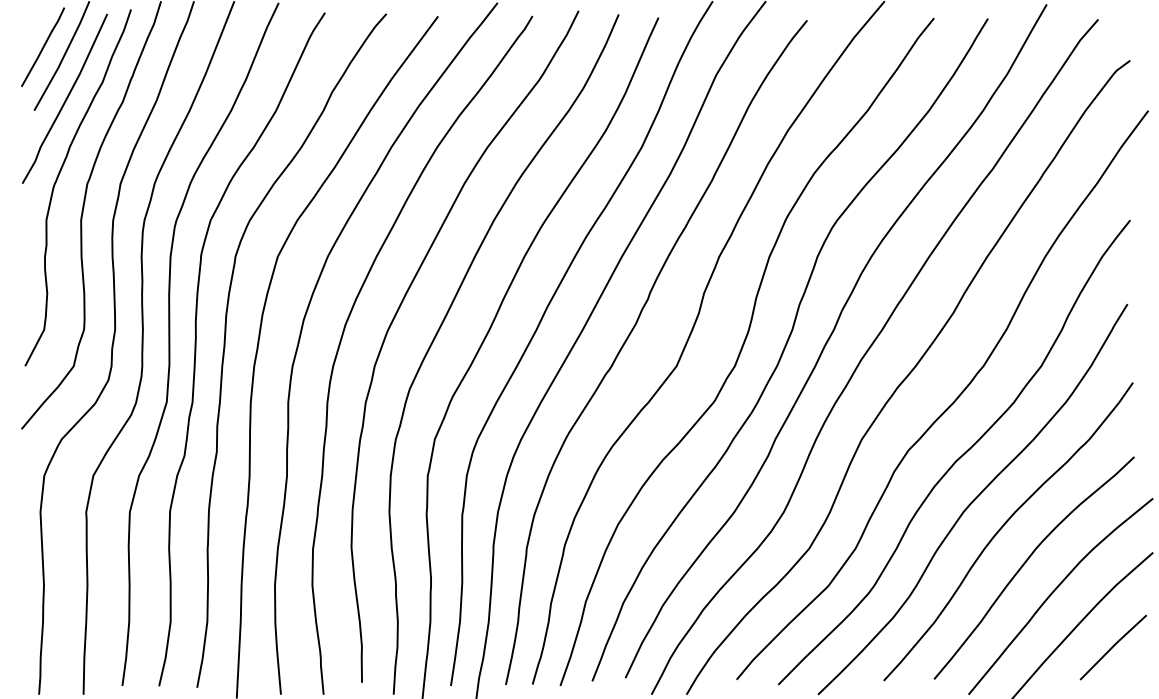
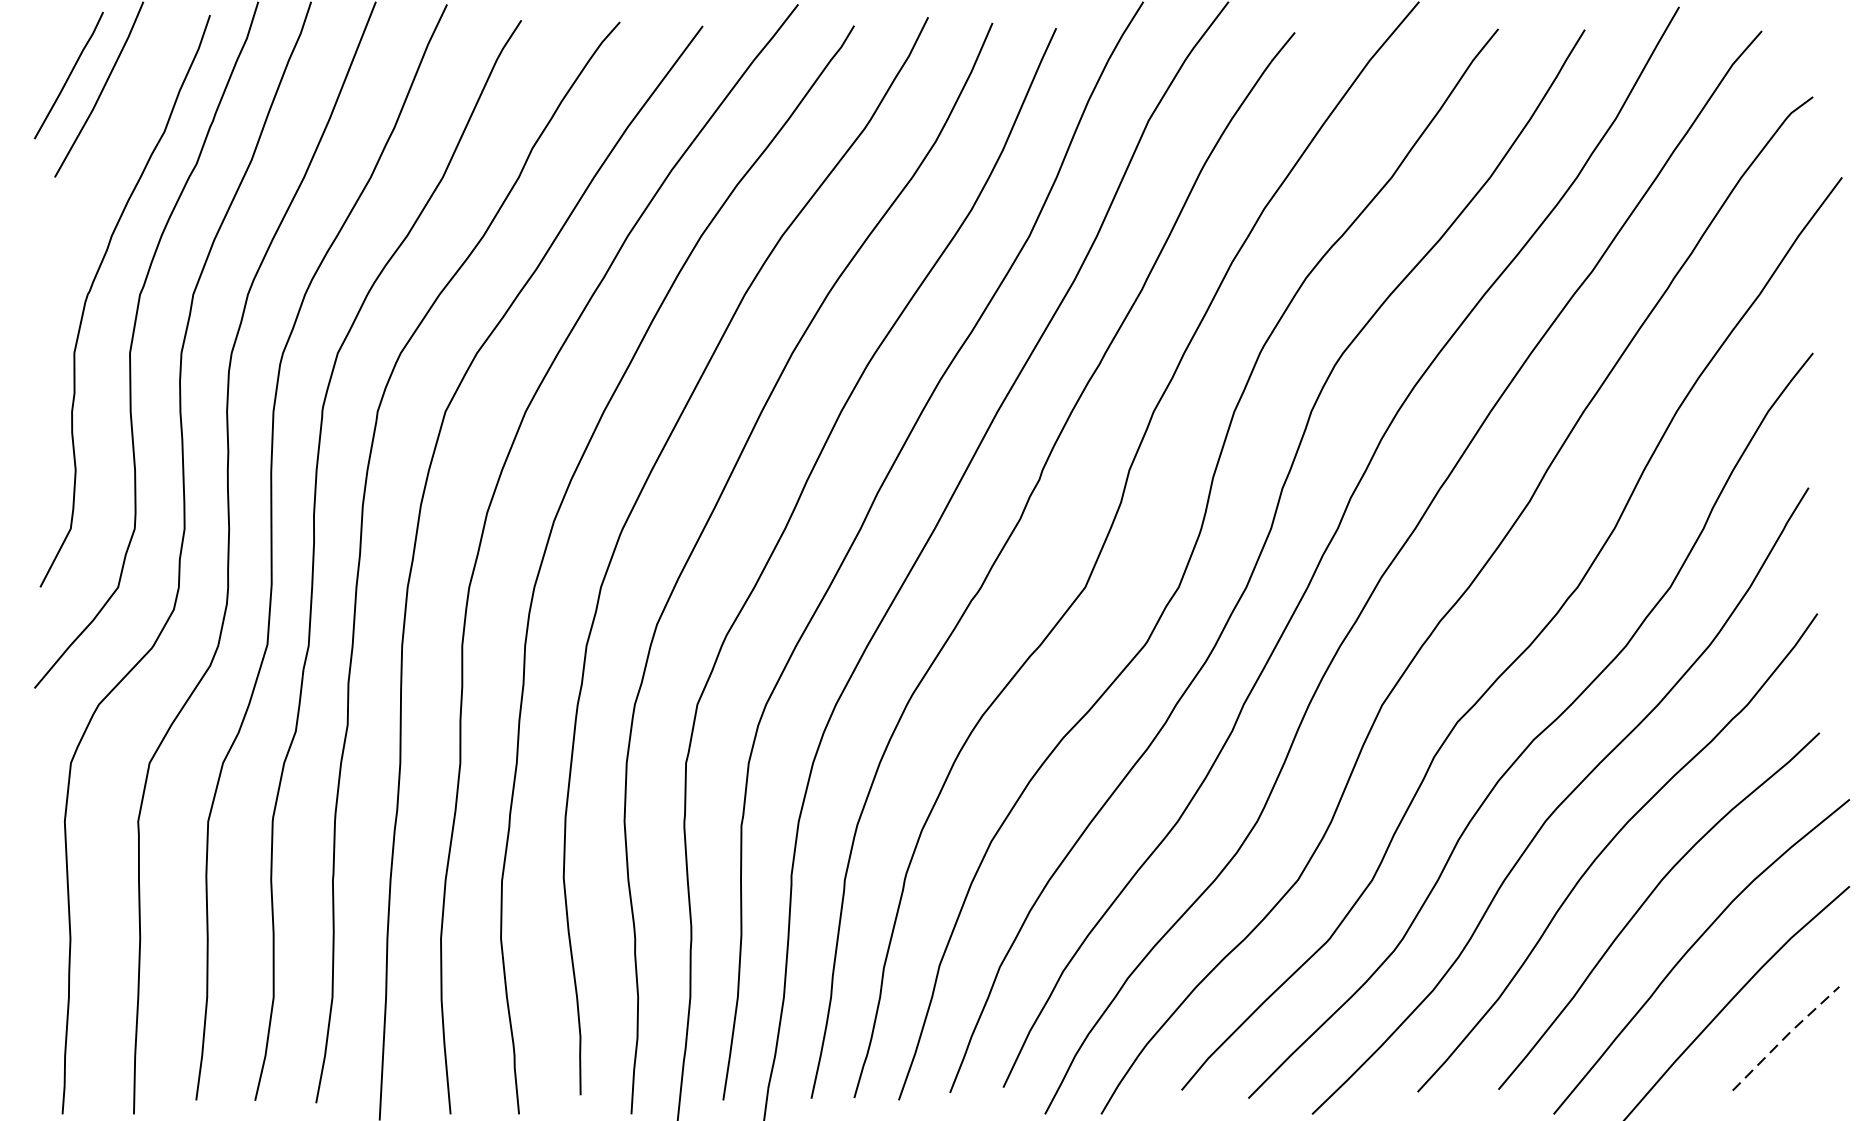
curve: (65, 98) -> (104, 157), removed
line: (1113, 646) -> (1786, 1036), solid -> dashed

